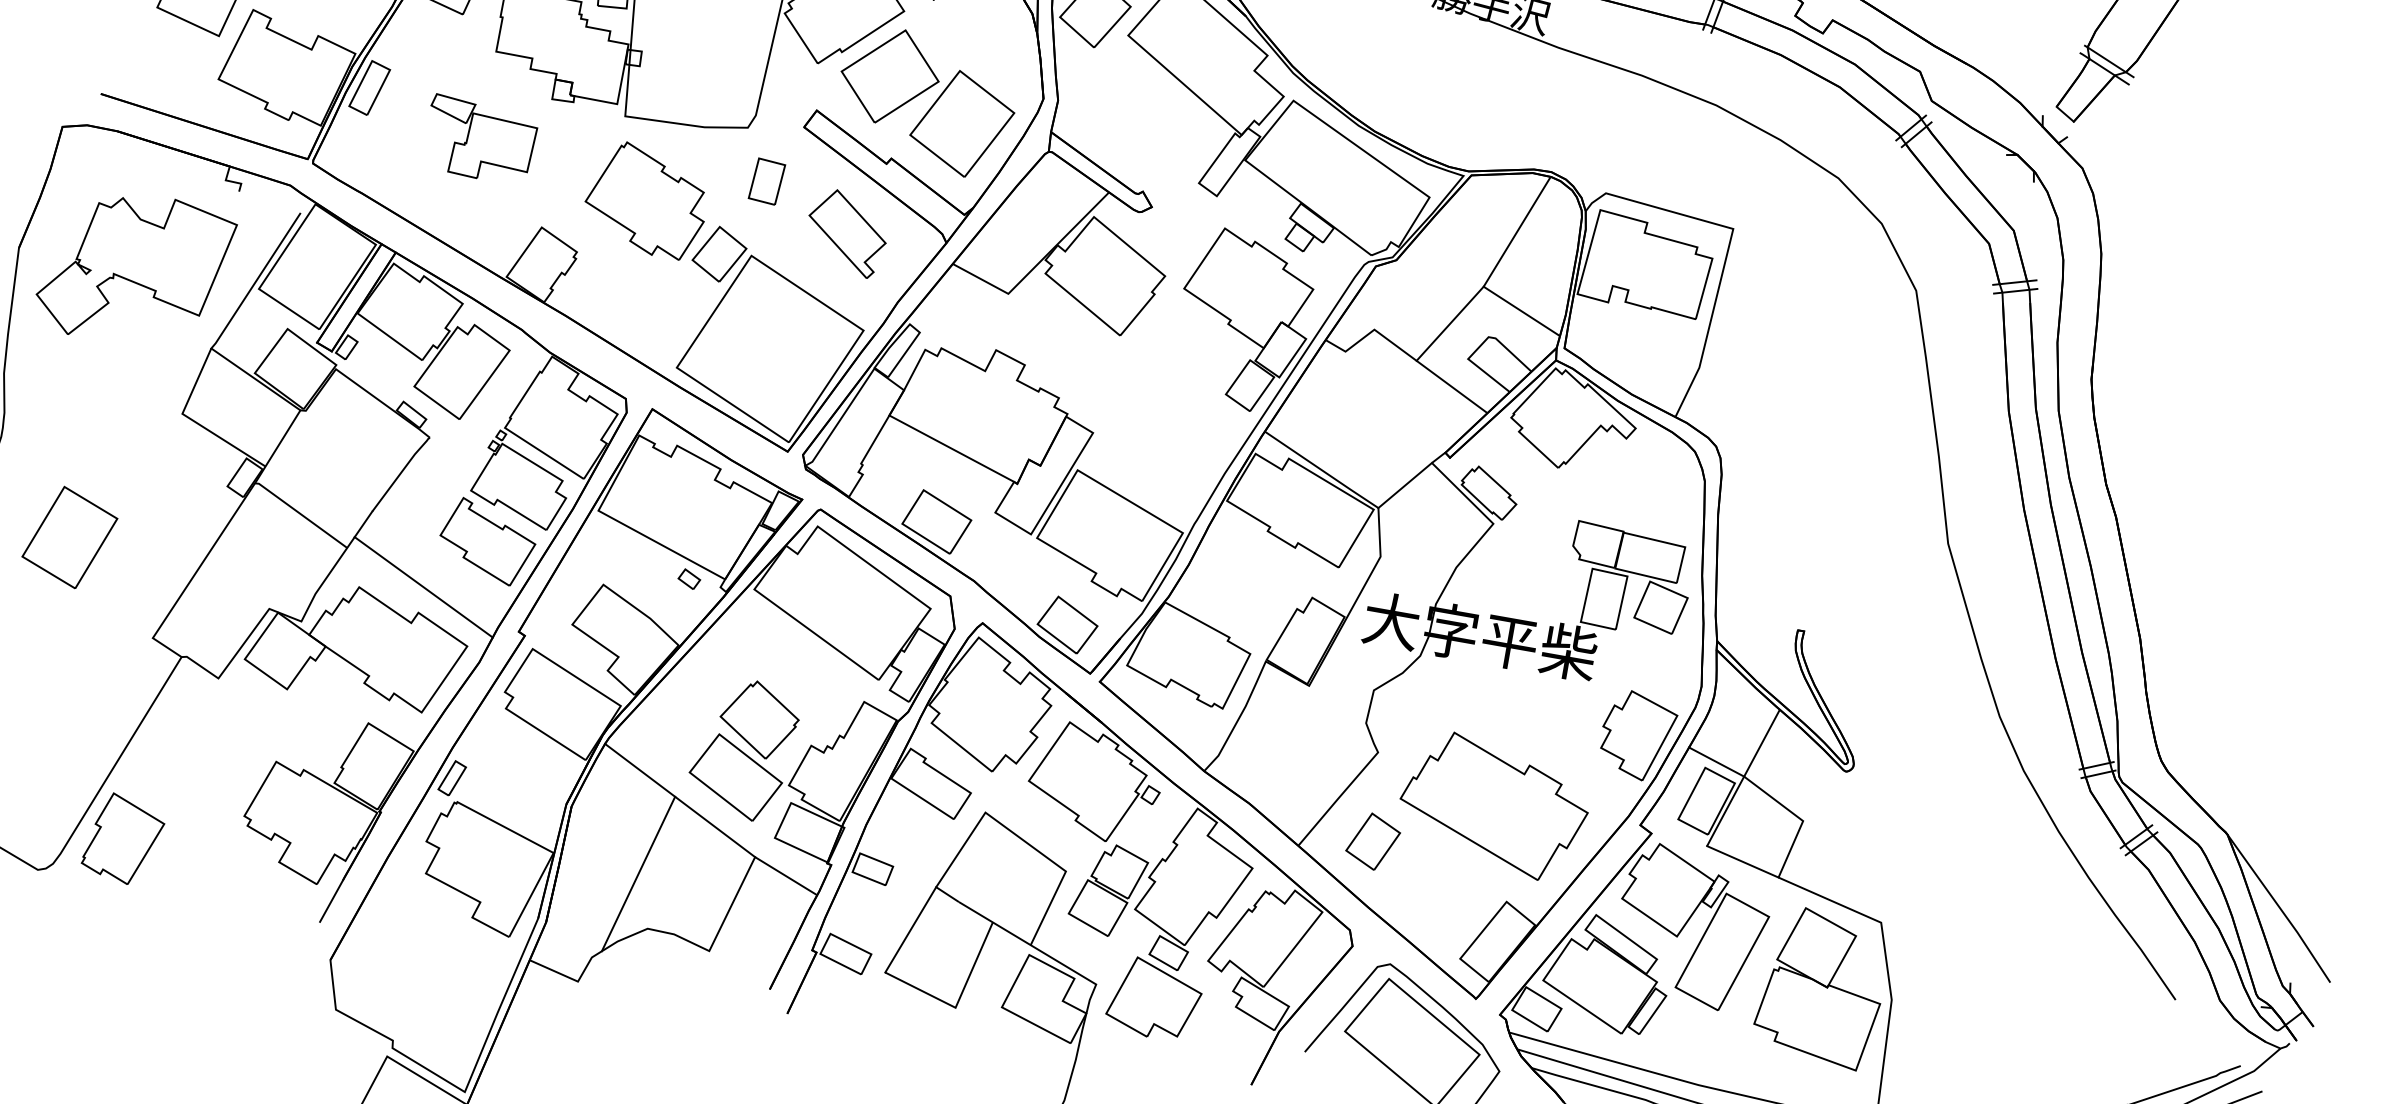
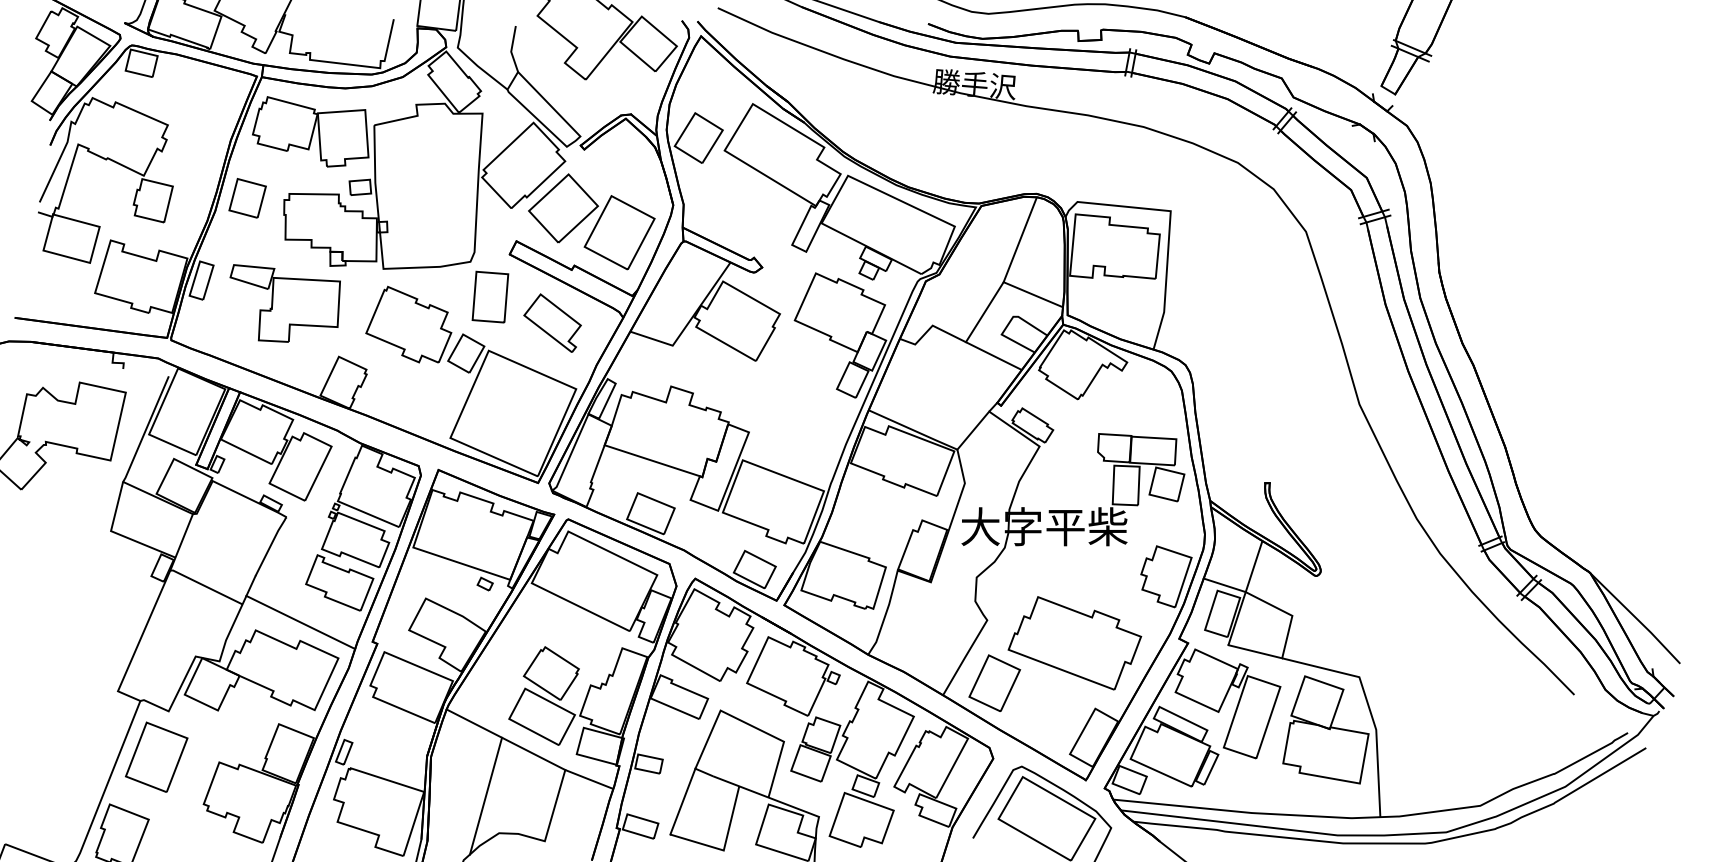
part: (479, 140) -> (284, 303), size x1.43
part: (767, 180) -> (490, 296), size x1.67
part: (69, 536) -> (156, 756), moved
part: (1372, 840) -> (994, 682), size x1.43

